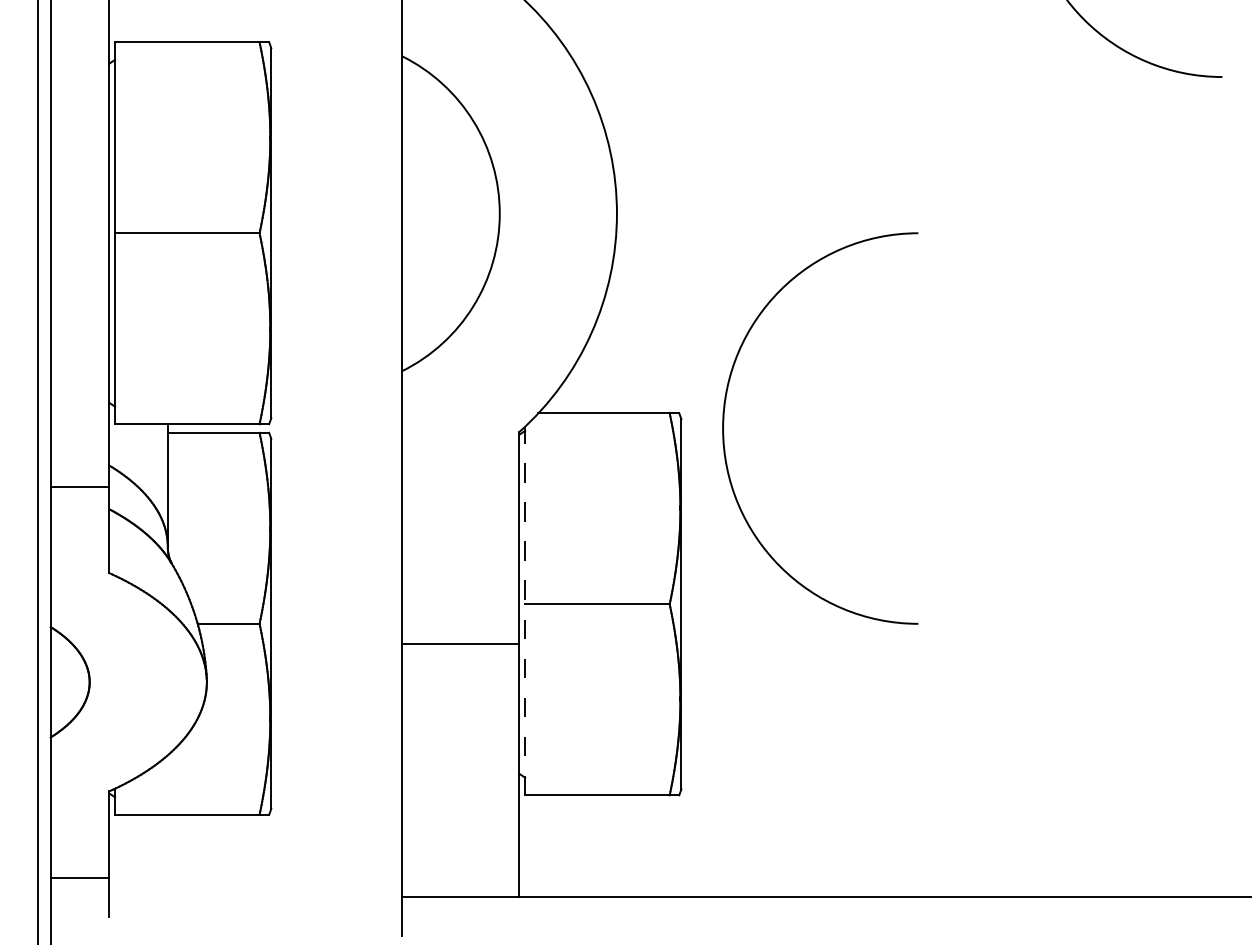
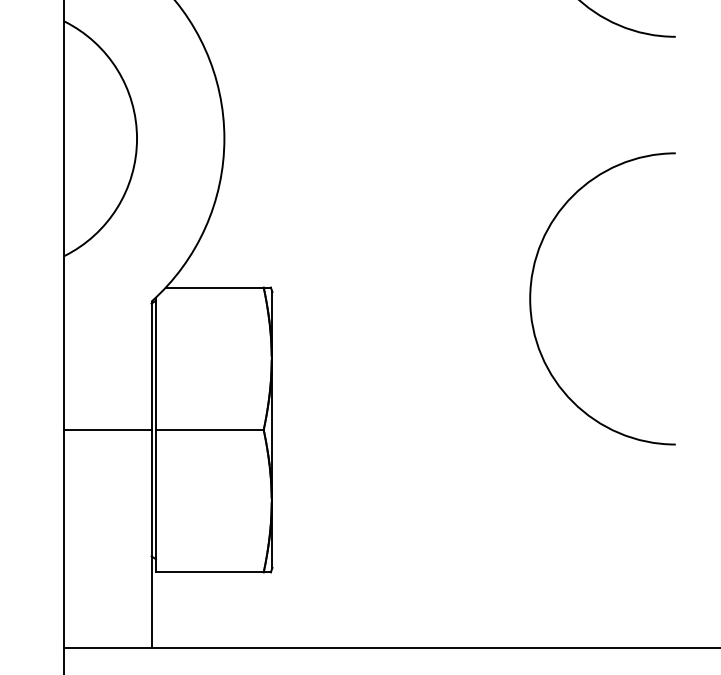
arc: (724, 422) -> (531, 294), moved
line: (525, 610) -> (156, 434), dashed -> solid
line: (460, 644) -> (107, 430), moved

